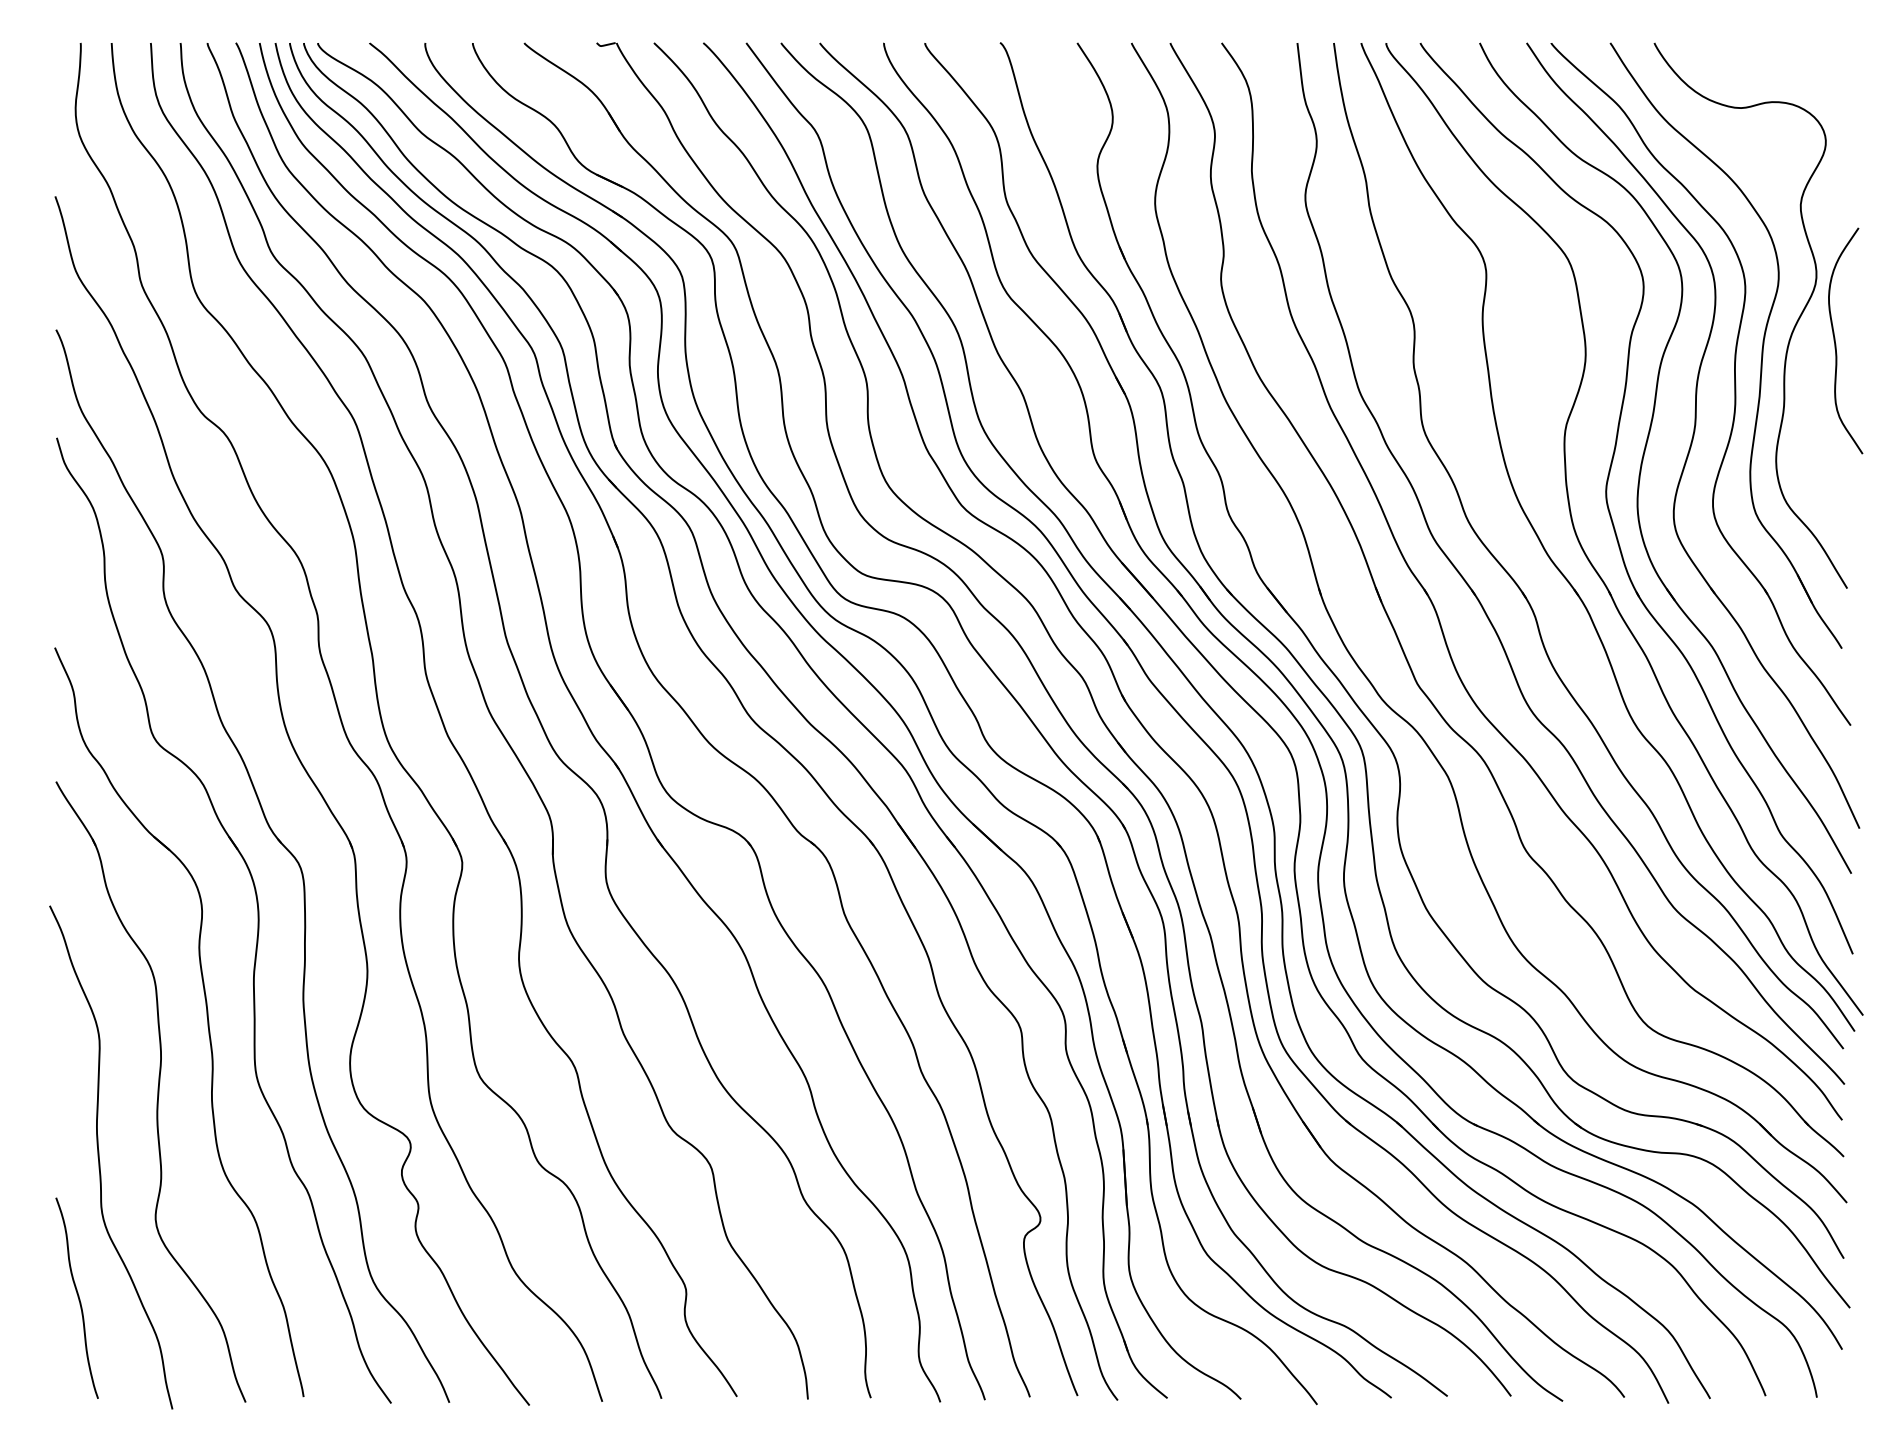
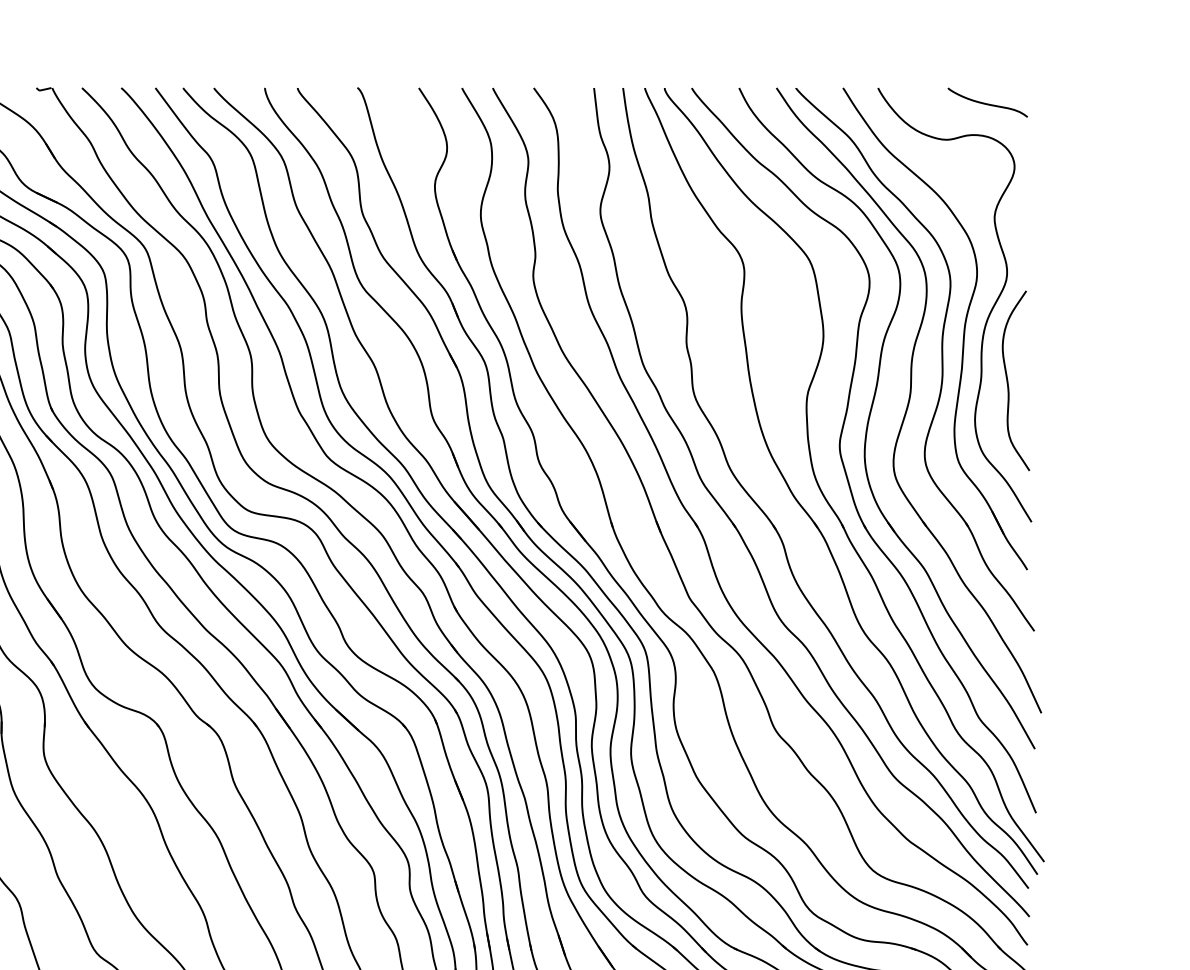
curve: (1791, 62) -> (987, 103), added
curve: (1836, 344) -> (1008, 383), moved

